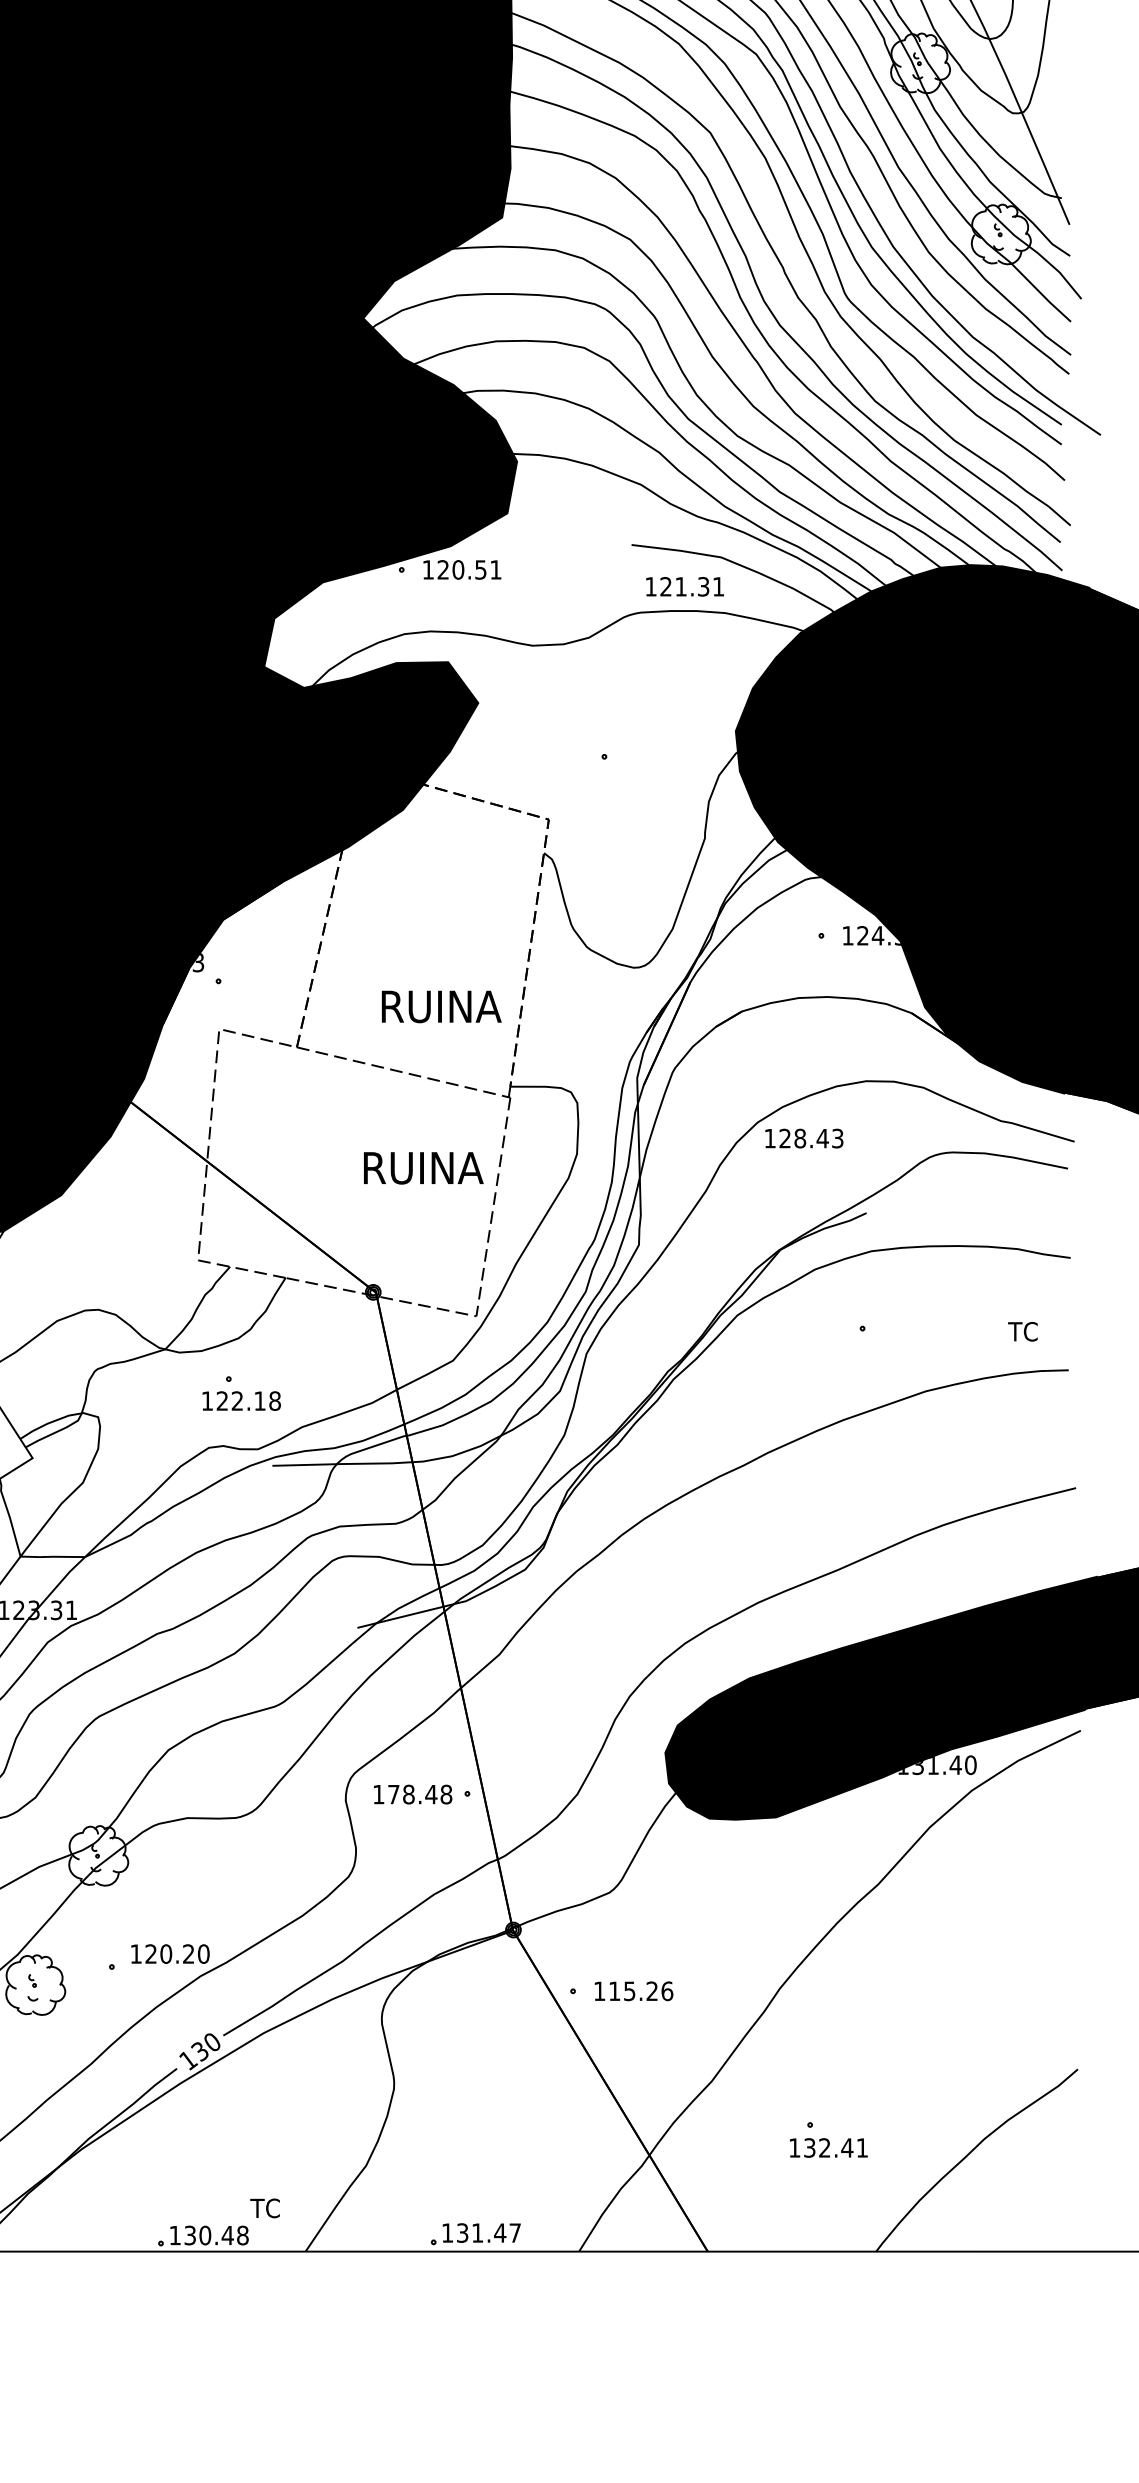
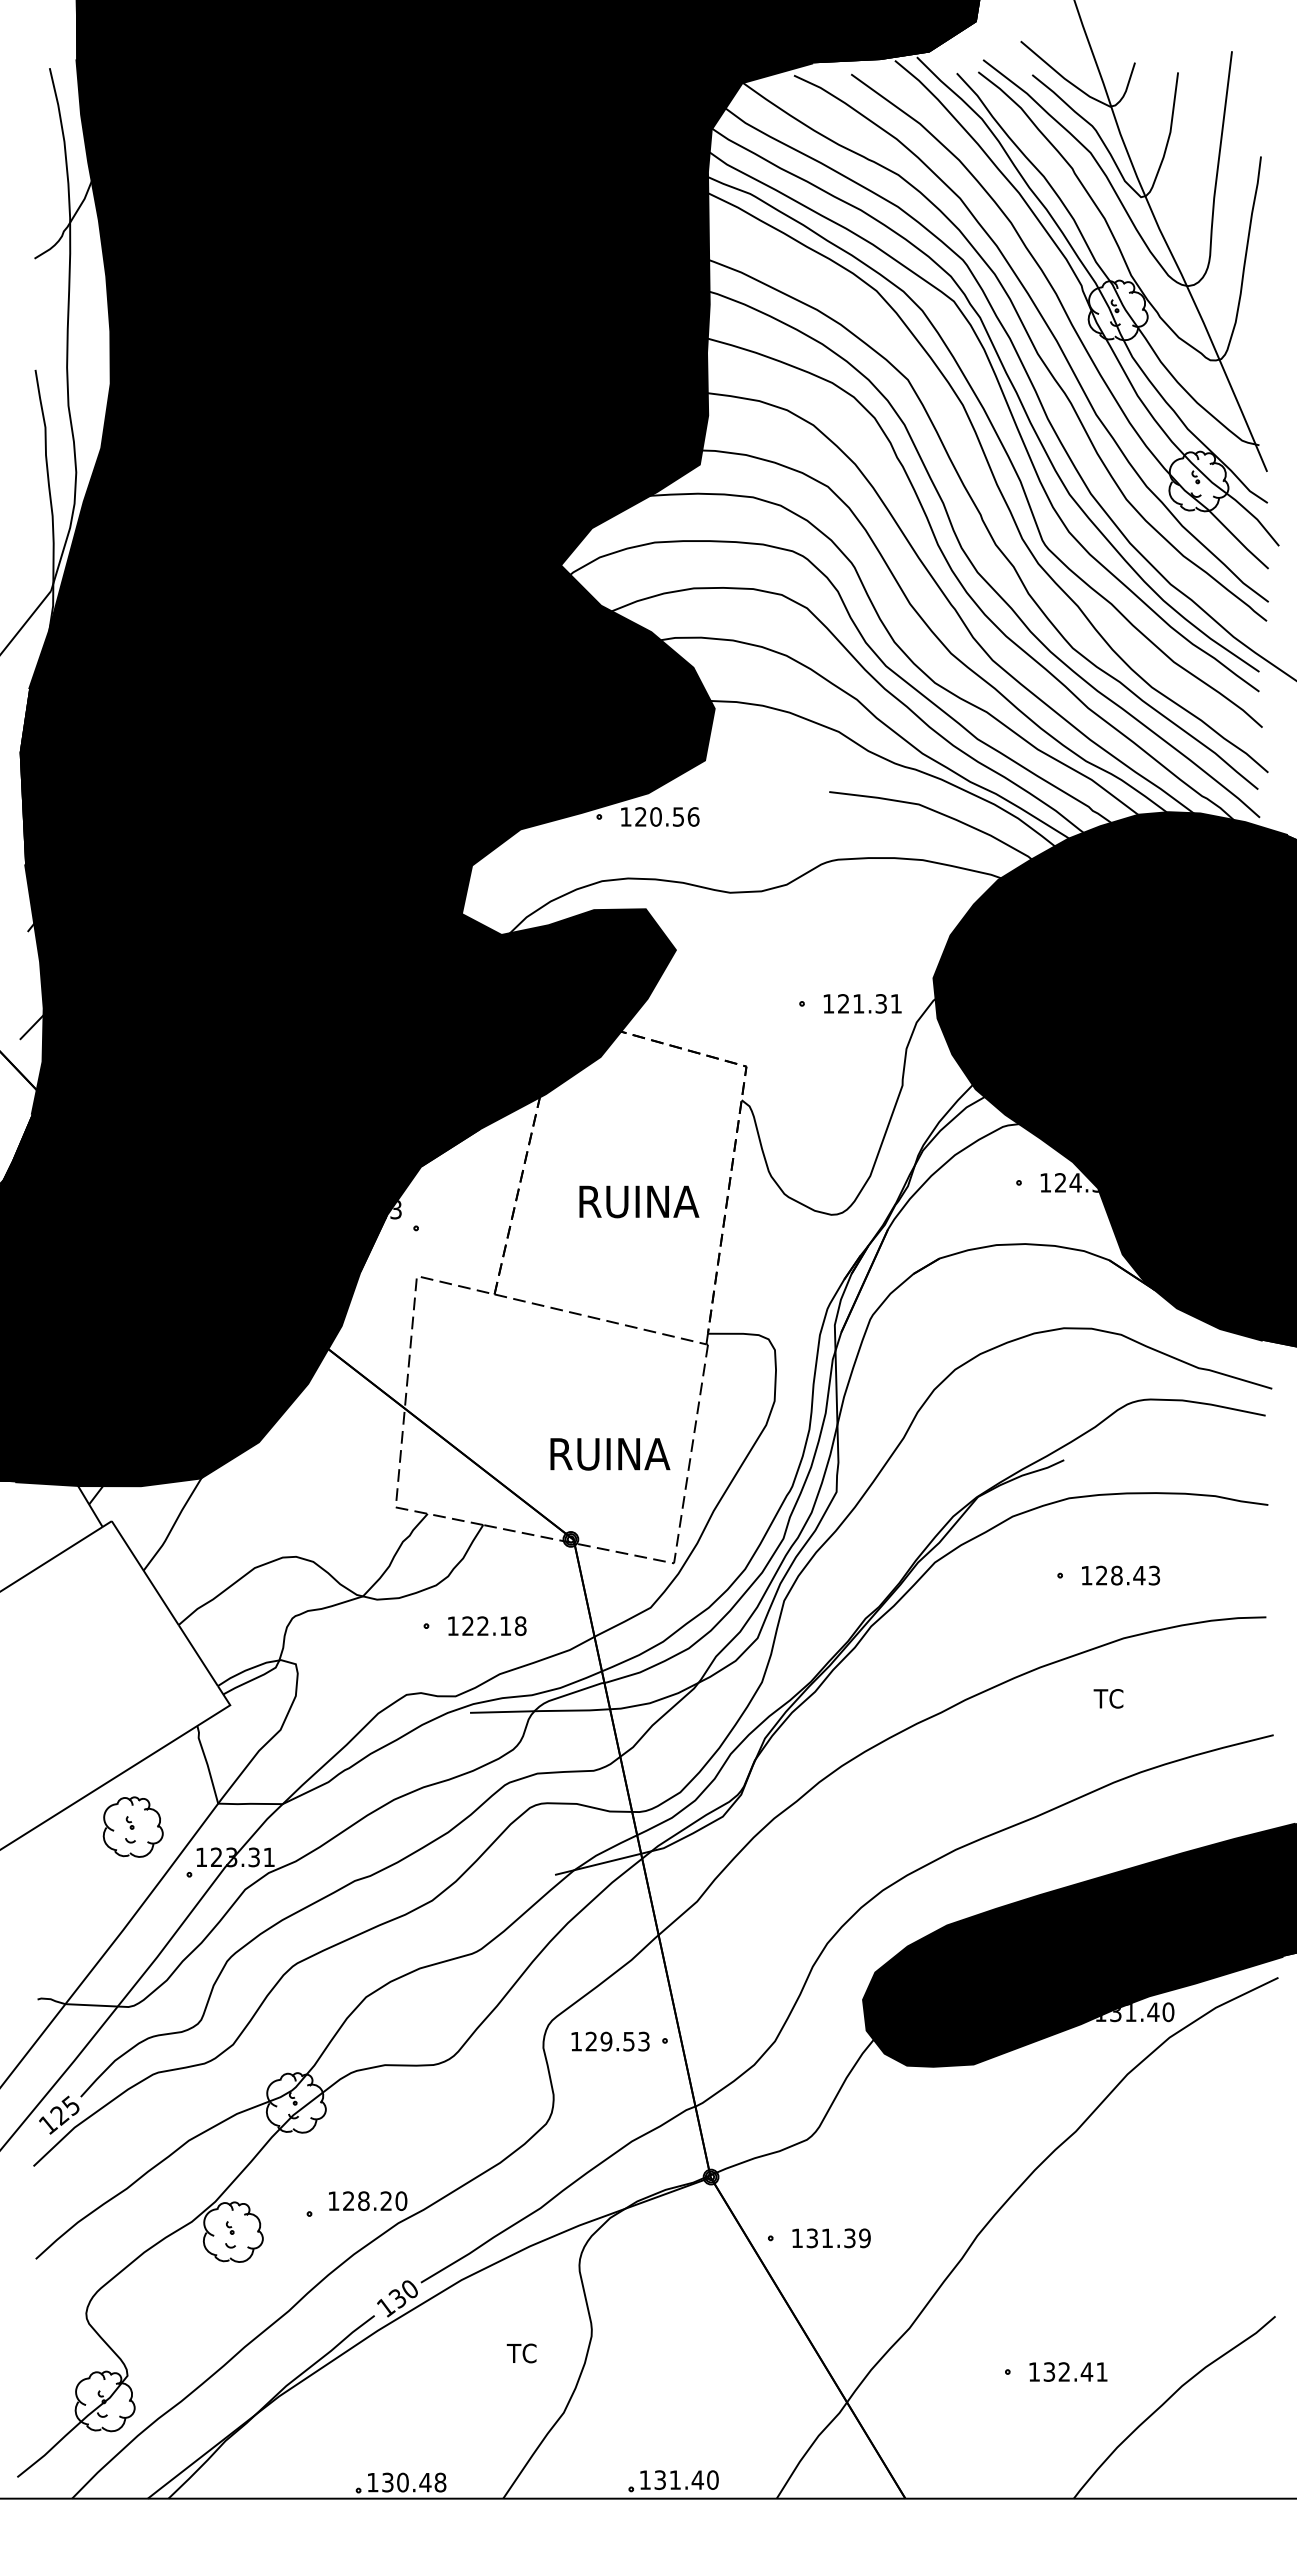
text: (495, 569) -> (693, 816), 120.51 -> 120.56
text: (684, 586) -> (862, 1003), moved
text: (441, 1006) -> (639, 1201), moved
text: (804, 1138) -> (1121, 1575), moved
text: (423, 1168) -> (610, 1454), moved
text: (1022, 1331) -> (1108, 1698), moved
text: (241, 1400) -> (487, 1625), moved
text: (419, 1794) -> (617, 2041), 178.48 -> 129.53
text: (165, 1953) -> (363, 2200), 120.20 -> 128.20
text: (640, 1991) -> (838, 2238), 115.26 -> 131.39
text: (828, 2147) -> (1068, 2371), moved
text: (264, 2208) -> (521, 2353), moved
text: (514, 2232) -> (712, 2479), 131.47 -> 131.40

